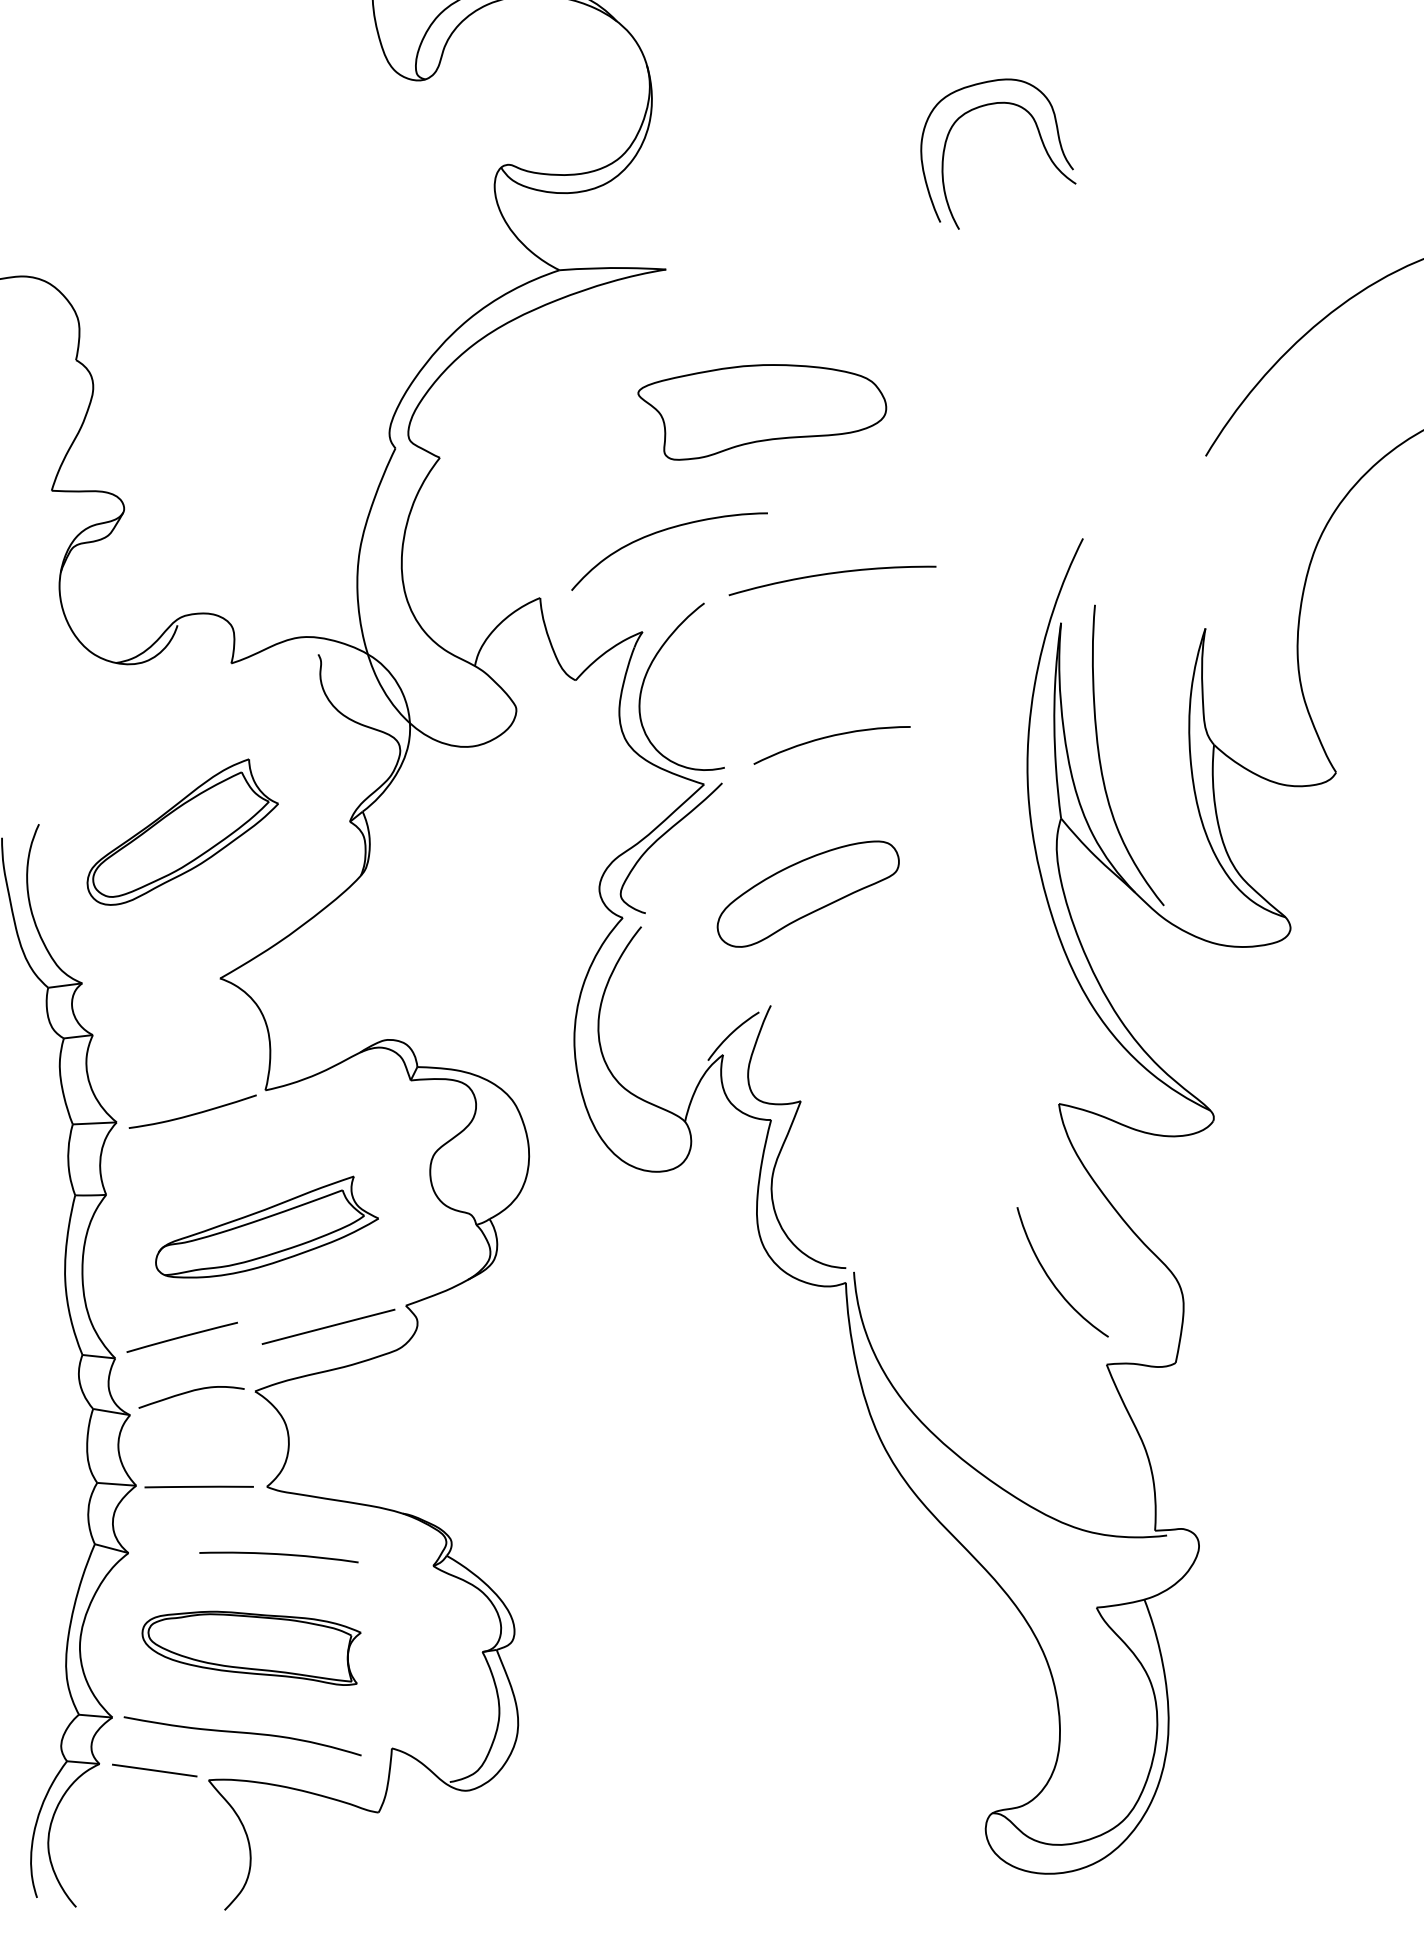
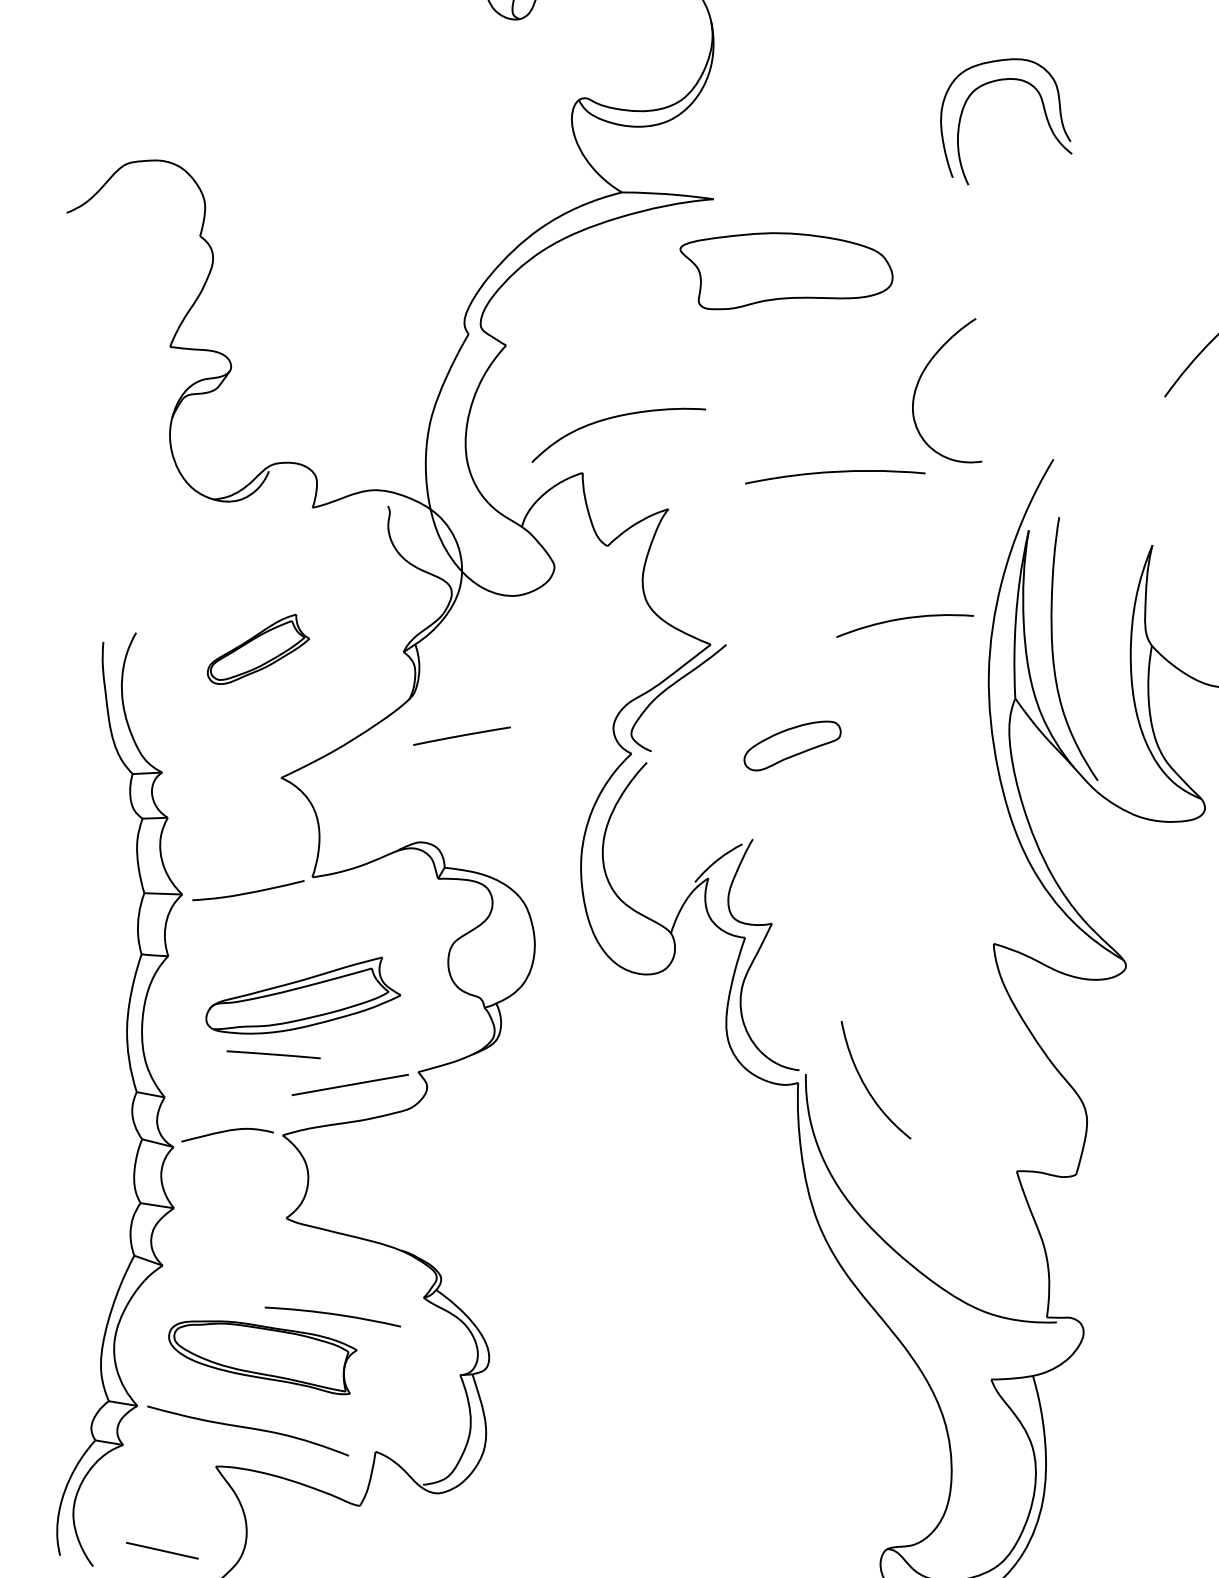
part: (762, 412) -> (785, 274), moved
curve: (663, 531) -> (615, 417), moved
curve: (647, 674) -> (922, 376), moved
curve: (830, 737) -> (904, 619), moved
part: (182, 831) -> (258, 648), size x0.6
part: (807, 893) -> (792, 745), size x0.6
curve: (1051, 1279) -> (865, 1085), moved
line: (181, 1336) -> (461, 735), moved
line: (198, 1486) -> (273, 1054), moved
curve: (278, 1555) -> (332, 1315), moved
line: (154, 1770) -> (162, 1550), moved

